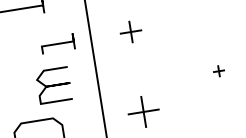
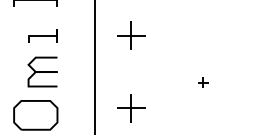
part: (131, 31) -> (131, 35), size x1.43
line: (57, 43) -> (42, 35), moved
curve: (53, 84) -> (42, 71), moved

